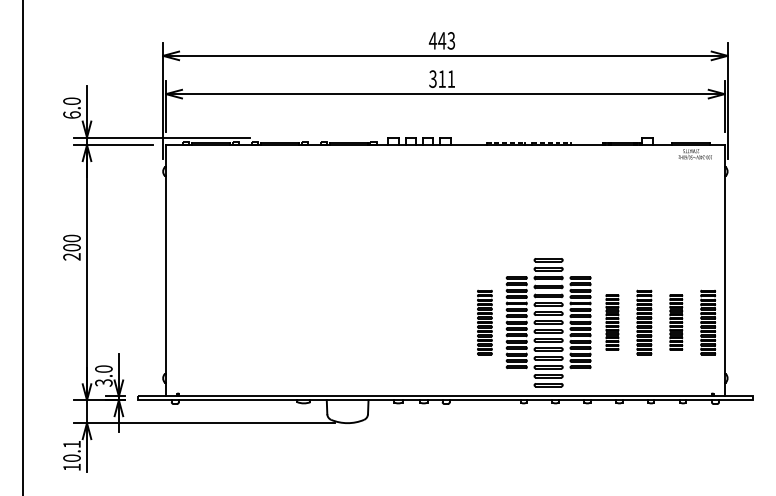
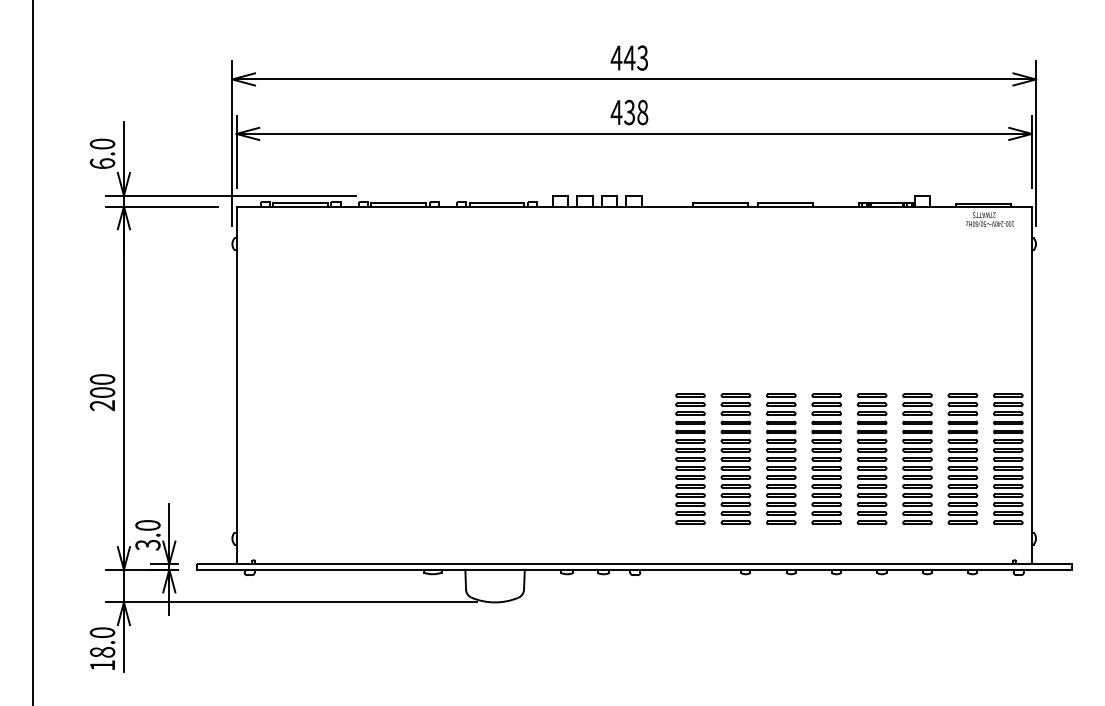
text: (442, 79) -> (629, 112), 311 -> 438
line: (505, 142) -> (720, 202), dashed -> solid
line: (551, 142) -> (785, 202), dashed -> solid
text: (71, 247) -> (102, 392), moved
part: (484, 322) -> (690, 458), size x1.43
part: (548, 322) -> (781, 458), size x0.71
part: (612, 322) -> (871, 458), size x1.67
part: (644, 322) -> (917, 458), size x1.43
part: (675, 322) -> (962, 458), size x1.67
part: (708, 322) -> (1008, 458), size x1.43
text: (71, 451) -> (102, 642), 10.1 -> 18.0

